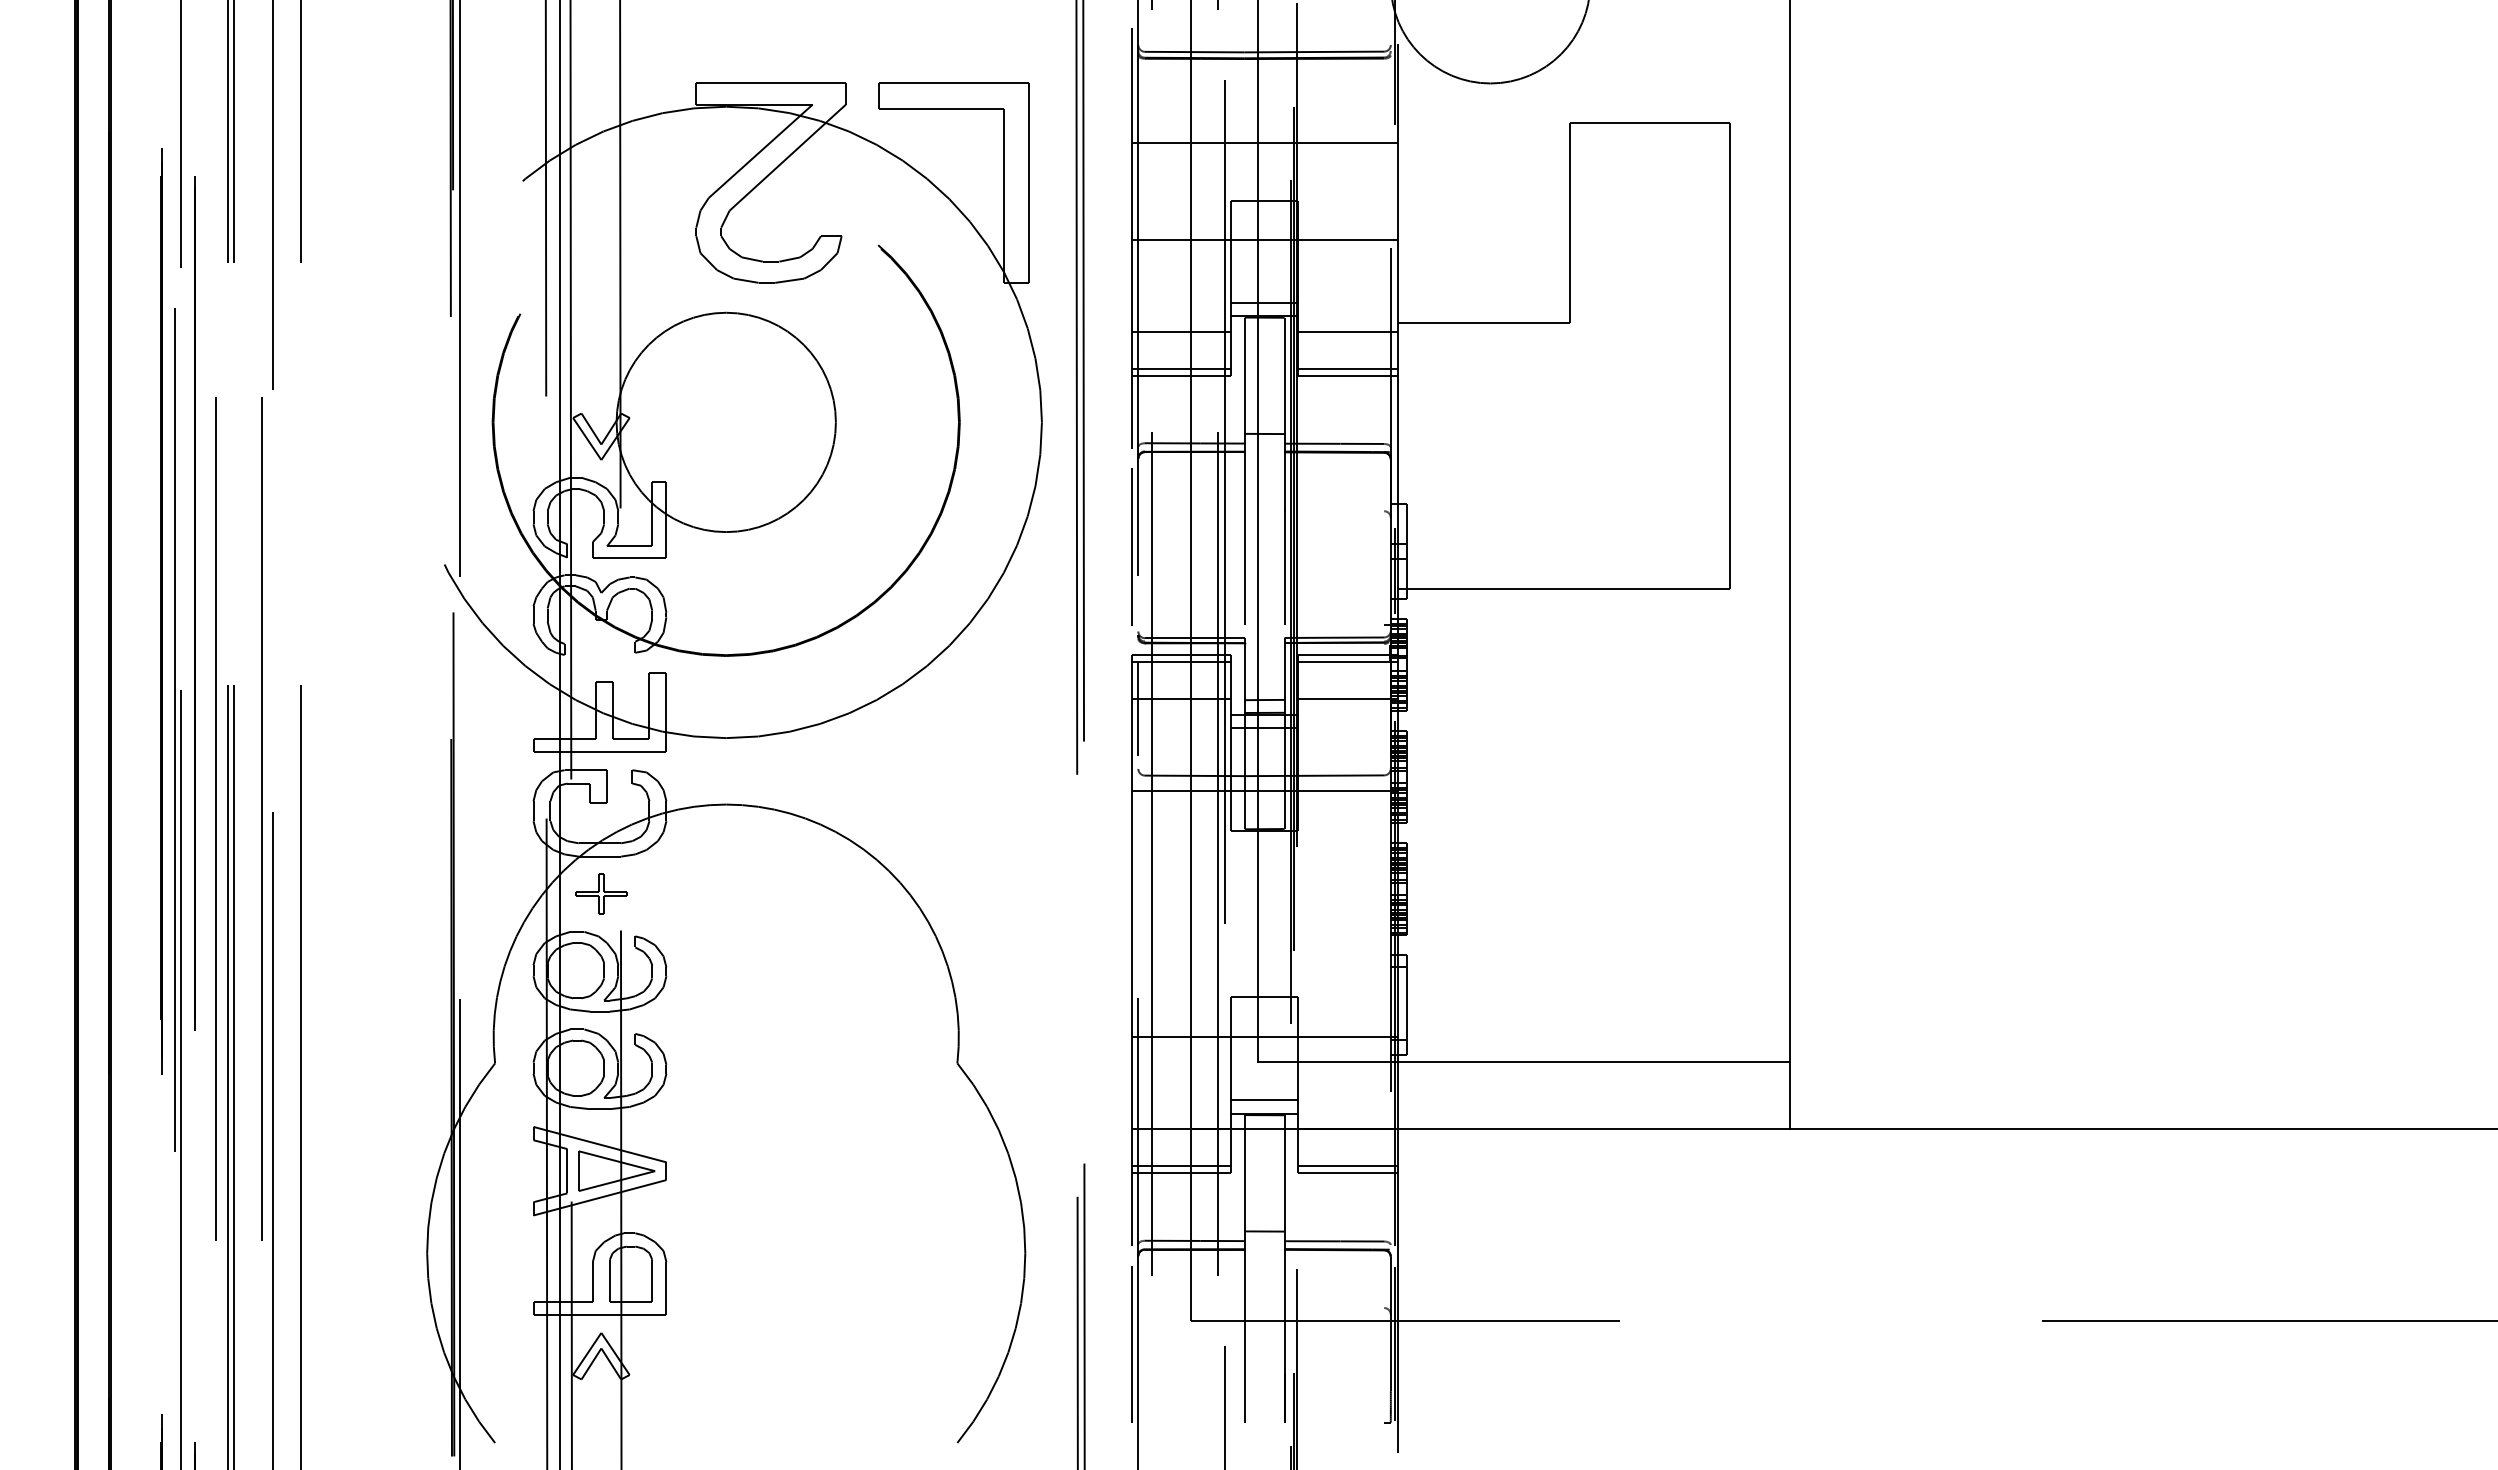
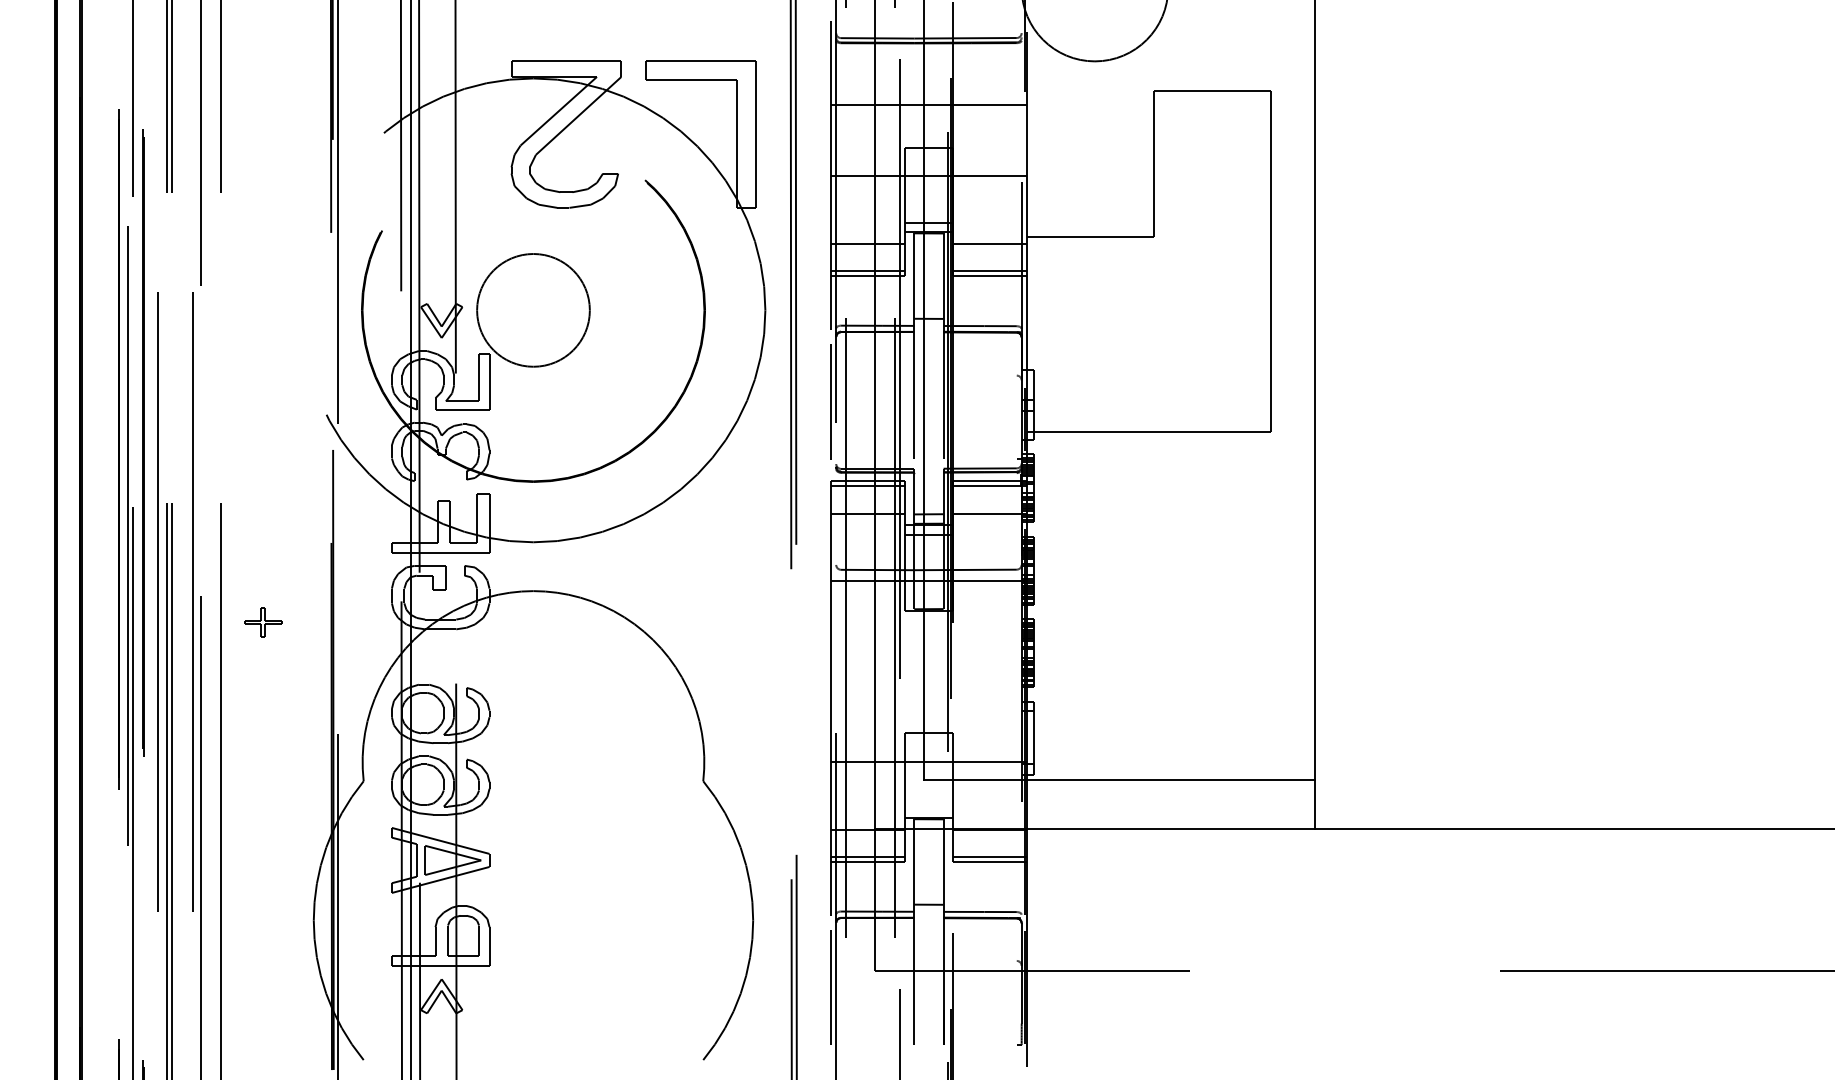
circle: (725, 422) -> (532, 310), size x0.7
line: (1138, 709) -> (836, 521), removed
part: (601, 893) -> (263, 621), moved
line: (1264, 1100) -> (928, 808), removed

